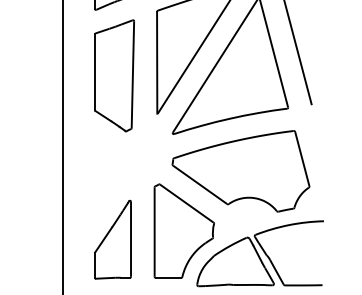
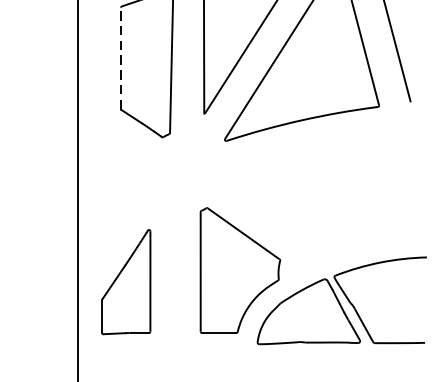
line: (94, 72) -> (120, 58), solid -> dashed
part: (240, 171) -> (315, 190), removed
part: (112, 239) -> (125, 281), moved

